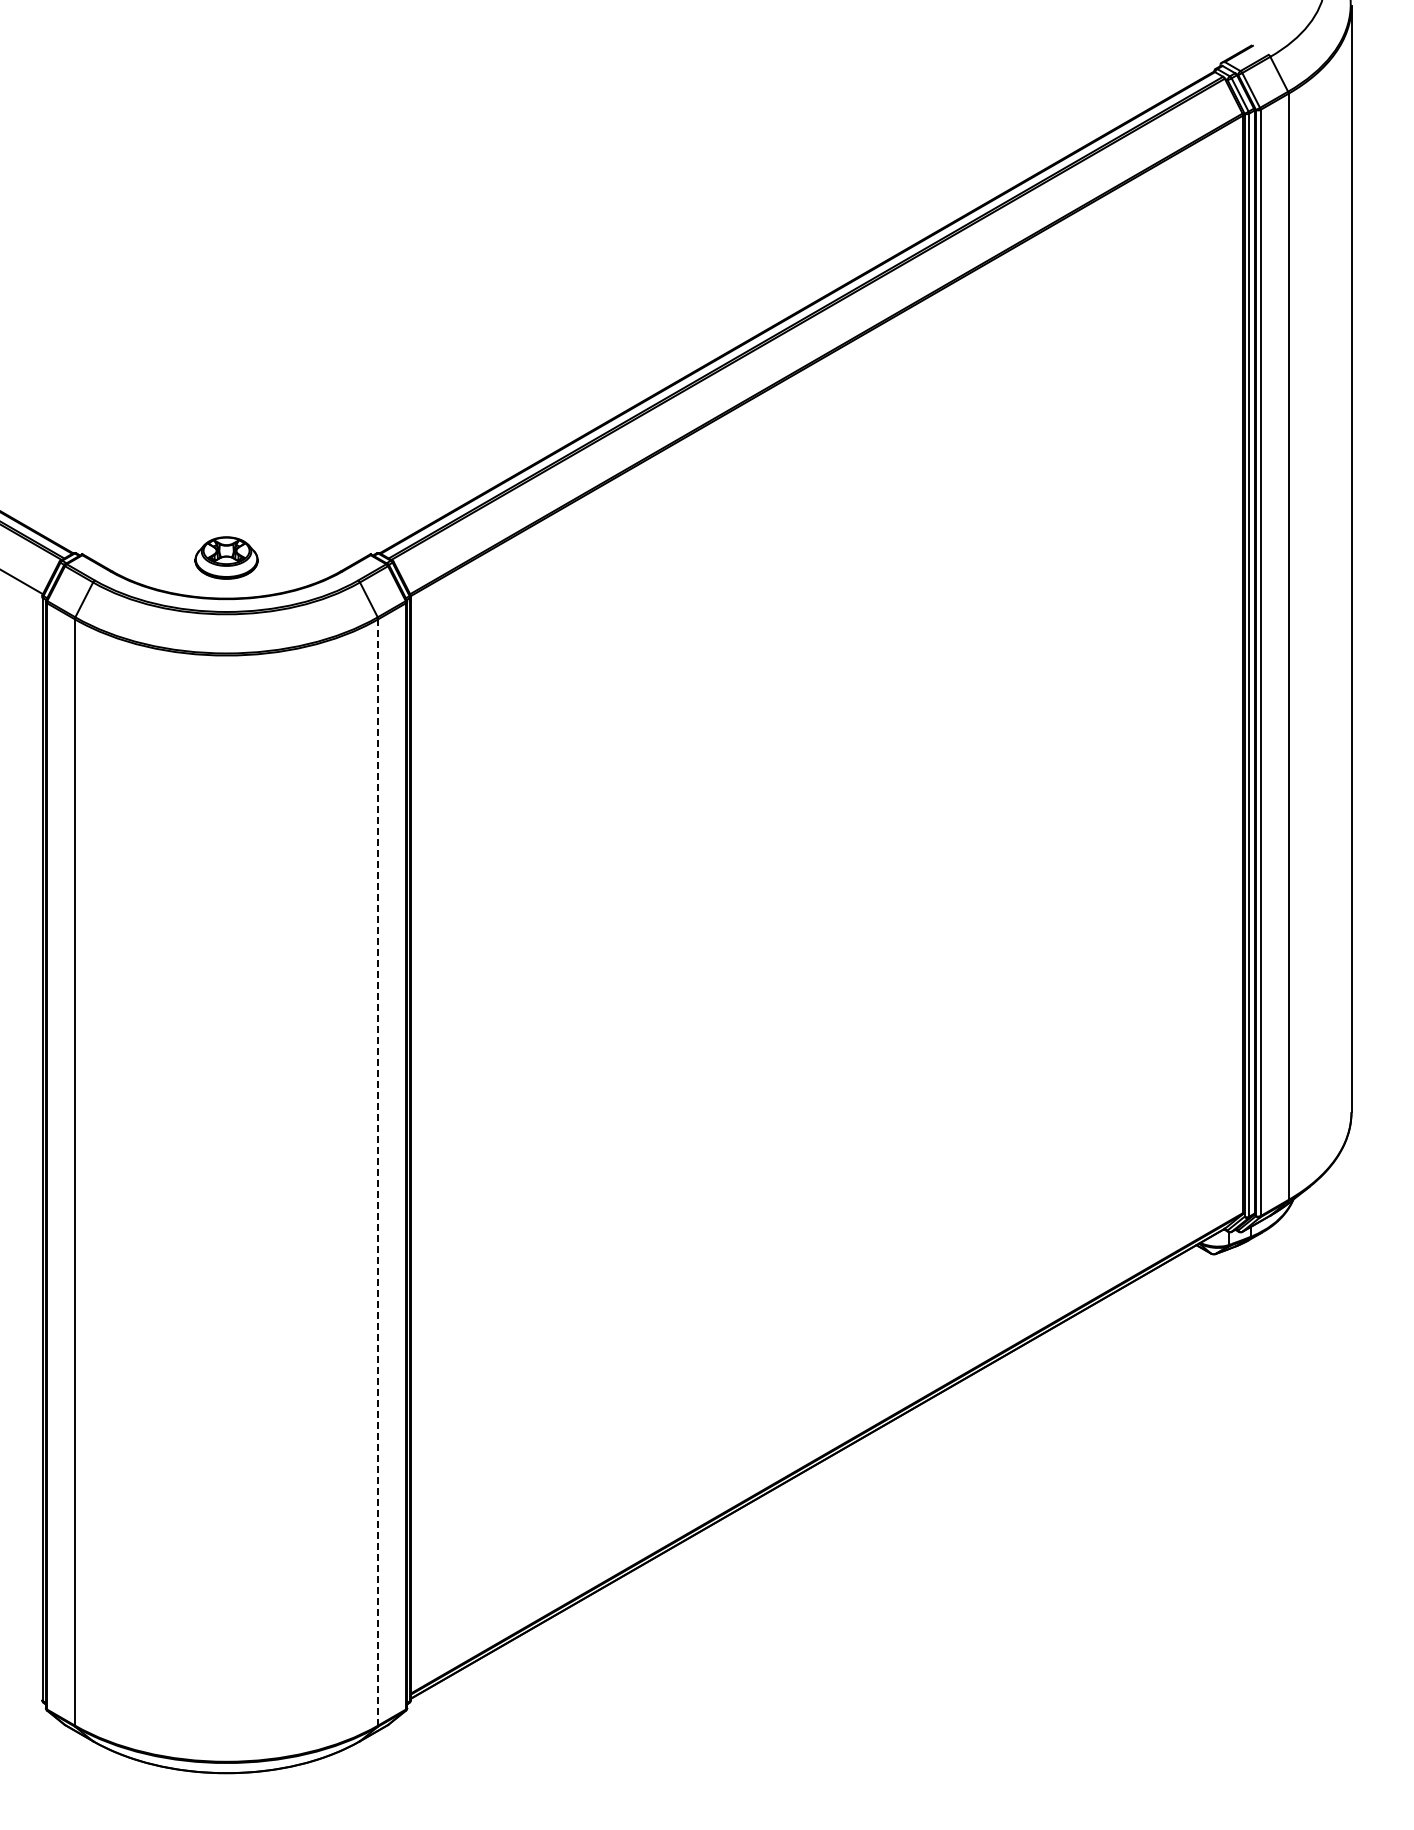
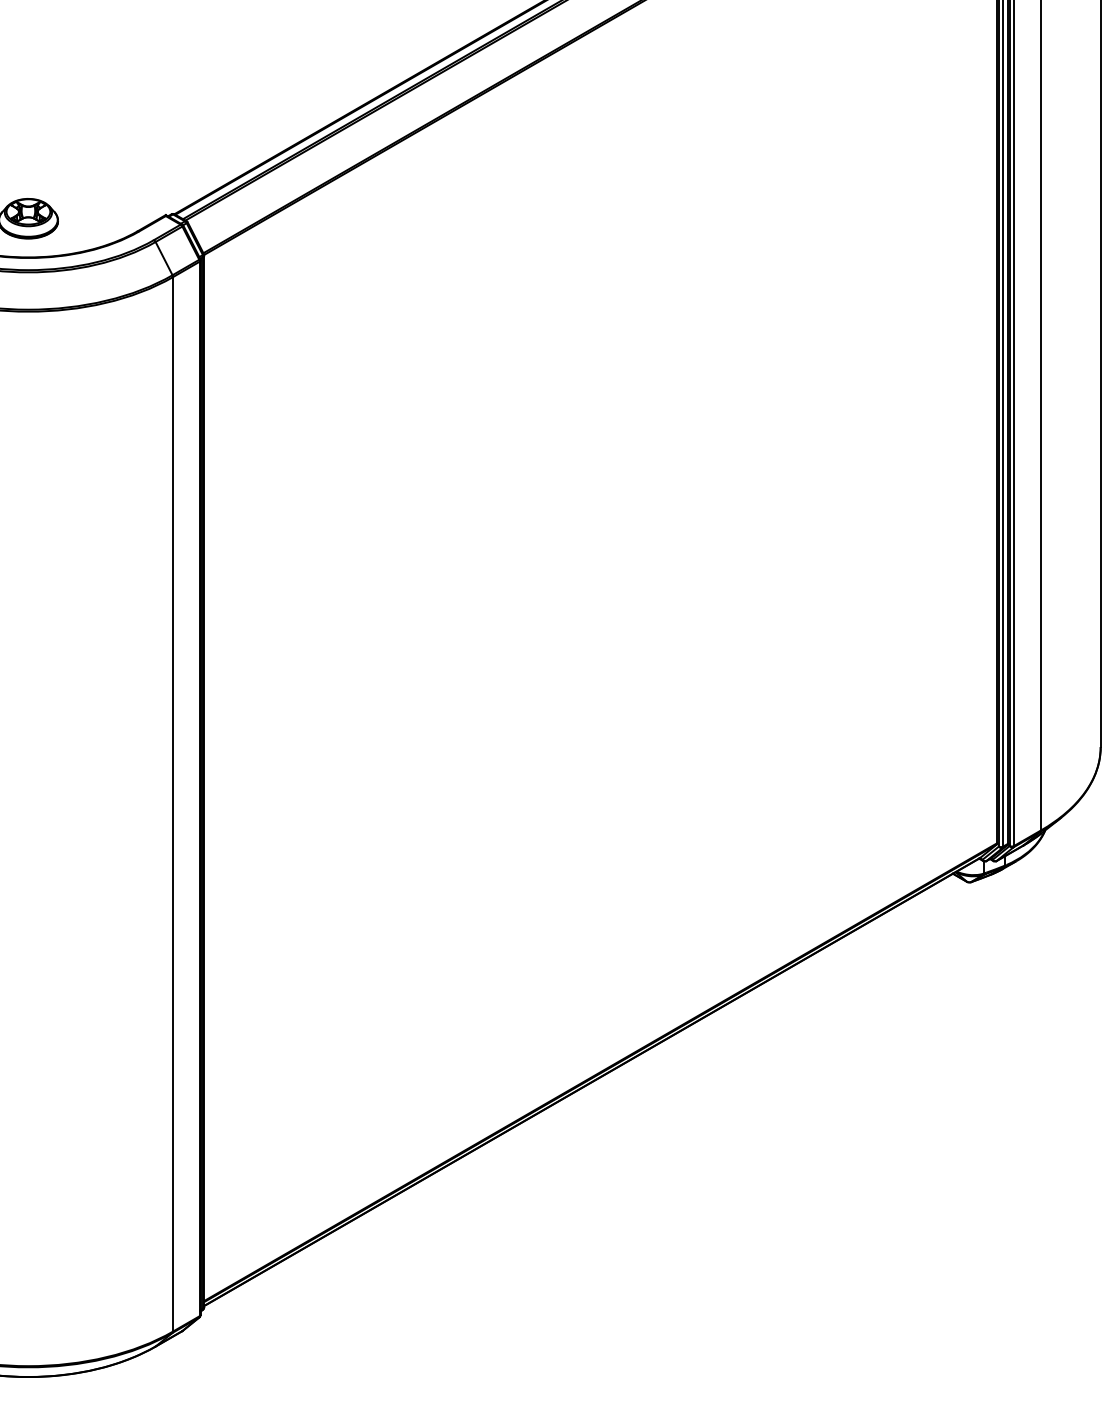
line: (378, 1171) -> (173, 803), dashed -> solid

